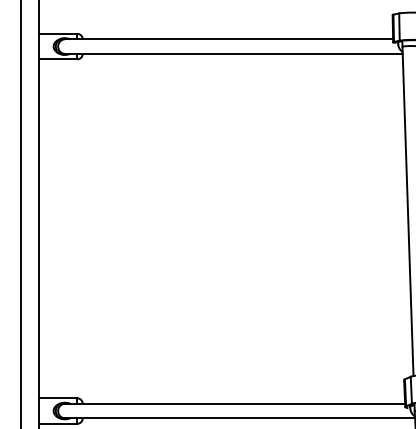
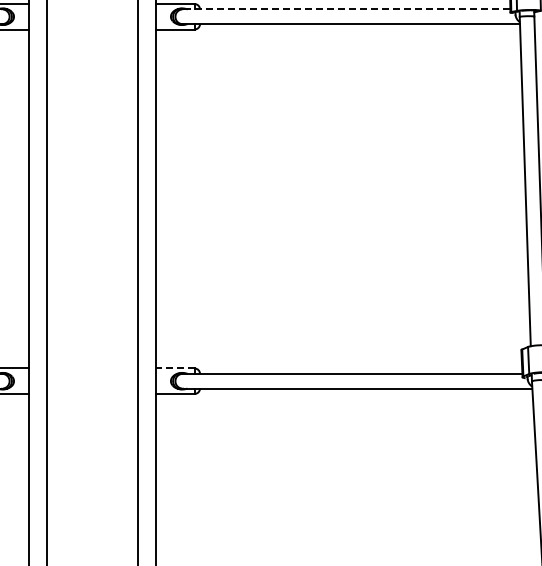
line: (228, 39) -> (345, 9), solid -> dashed
line: (57, 398) -> (174, 368), solid -> dashed

